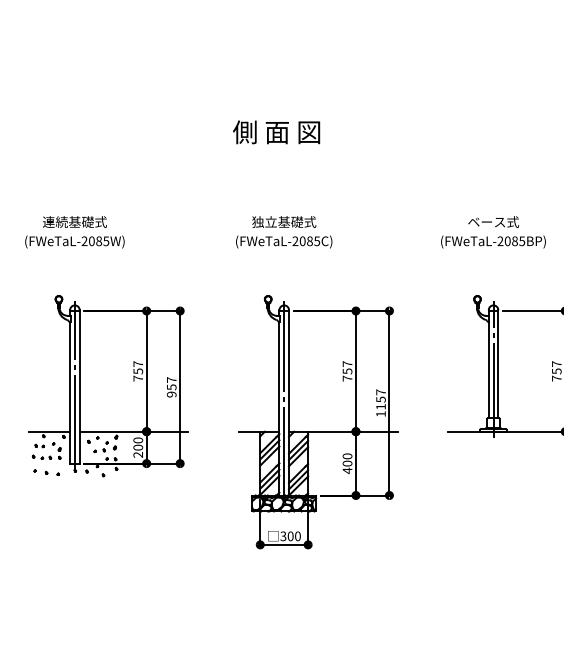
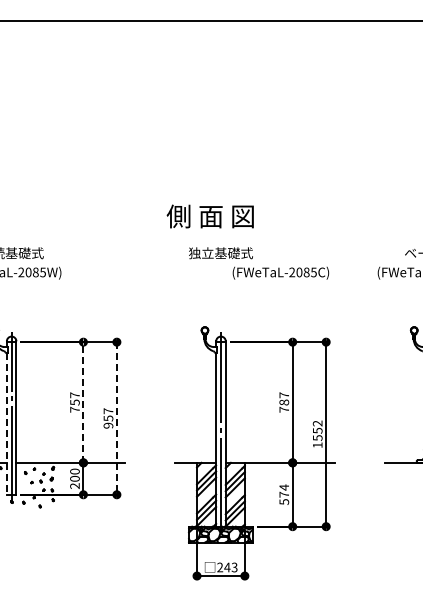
text: (276, 132) -> (210, 216), moved
text: (284, 241) -> (281, 272), moved
line: (146, 370) -> (83, 401), solid -> dashed
text: (347, 371) -> (284, 402), 757 -> 787
line: (180, 387) -> (117, 418), solid -> dashed
line: (70, 392) -> (7, 423), solid -> dashed
text: (380, 399) -> (317, 430), 1157 -> 1552
text: (347, 463) -> (284, 494), 400 -> 574
text: (290, 536) -> (227, 567), 300 -> 243

